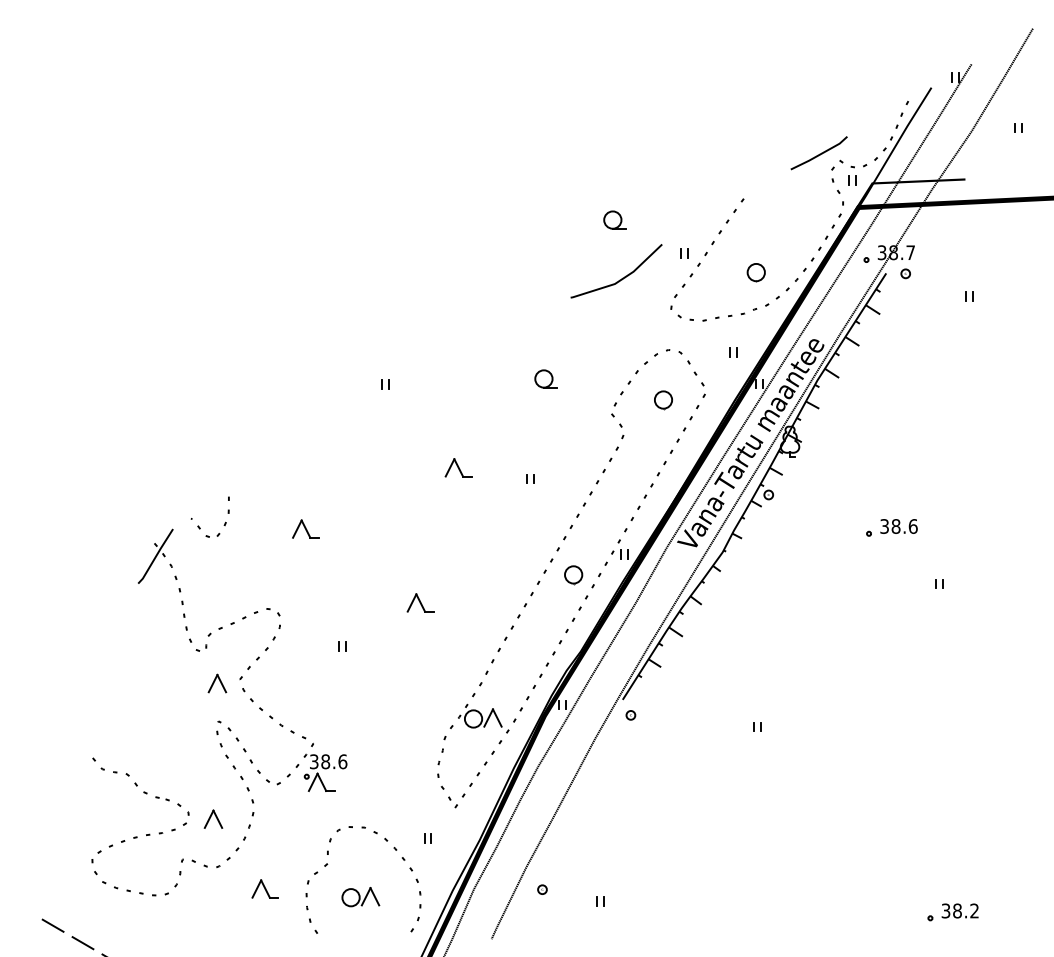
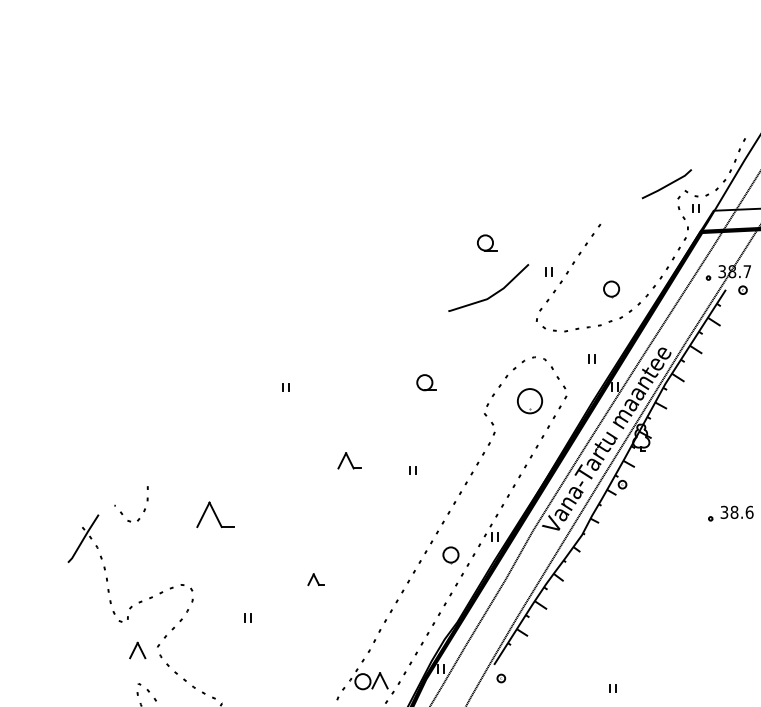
circle: (663, 399) -> (529, 400), size x1.6
part: (305, 528) -> (215, 514), size x1.6
part: (420, 602) -> (316, 579), size x0.7

